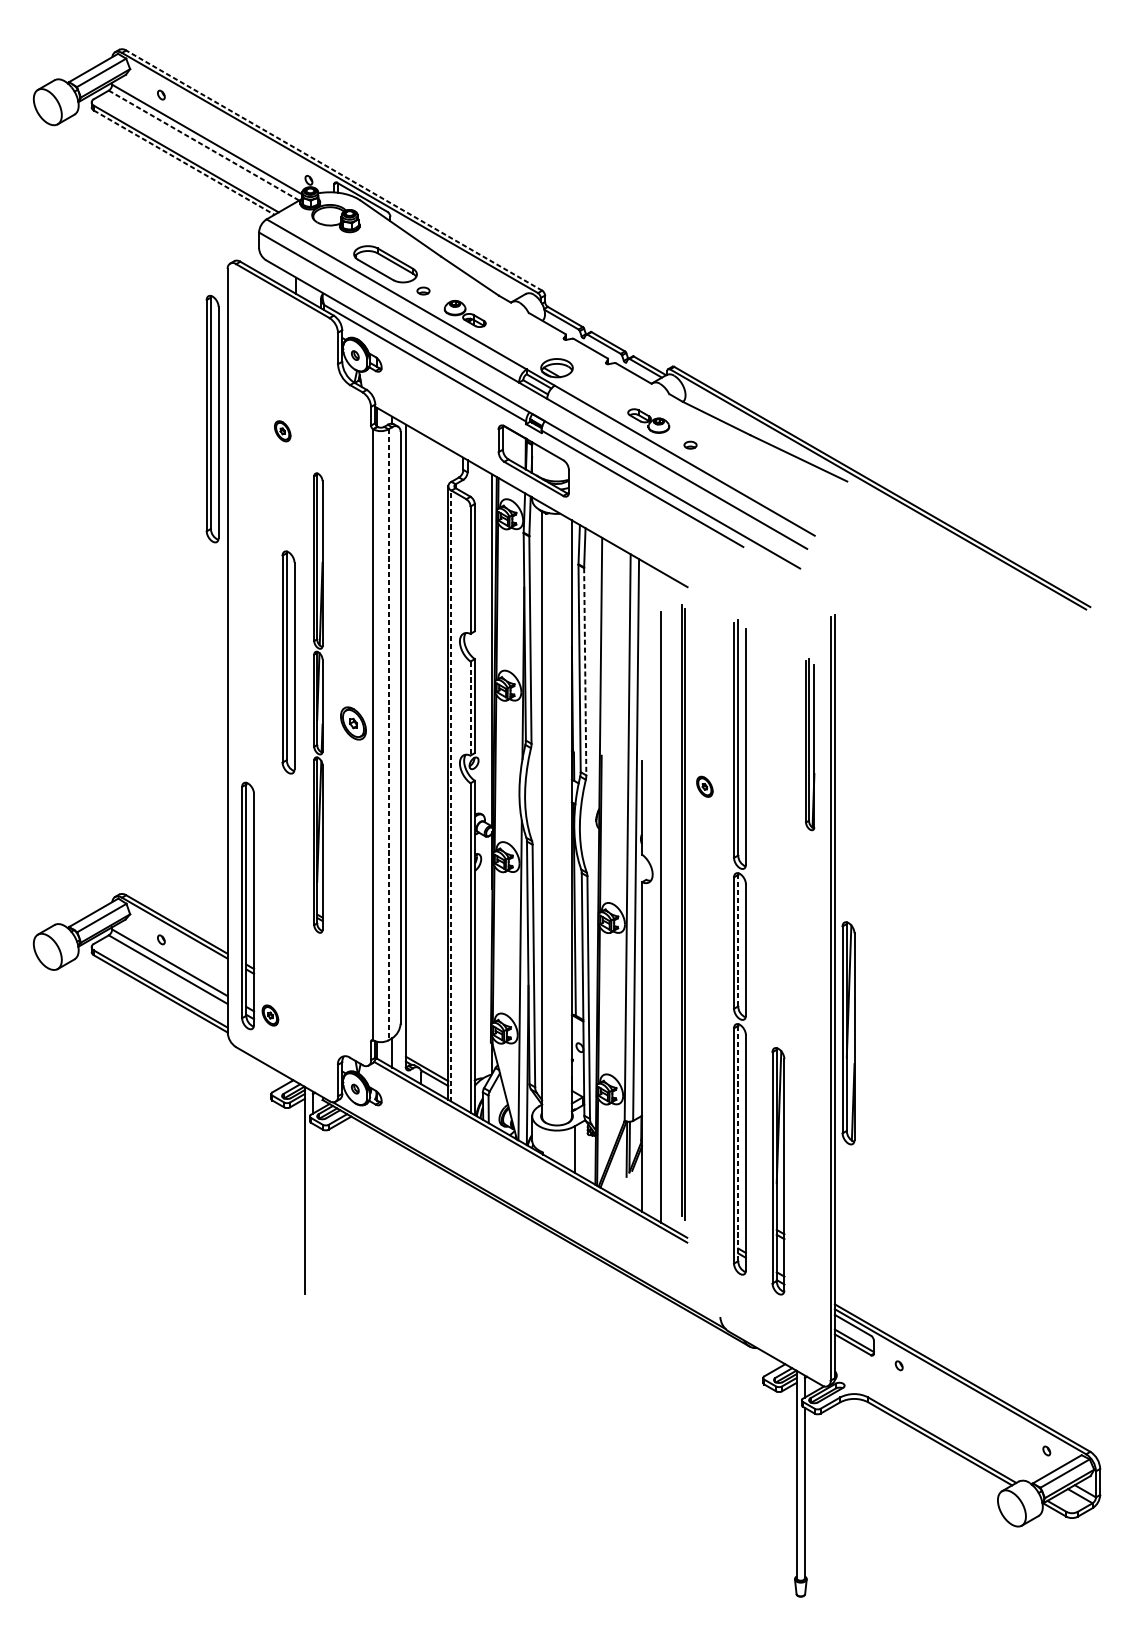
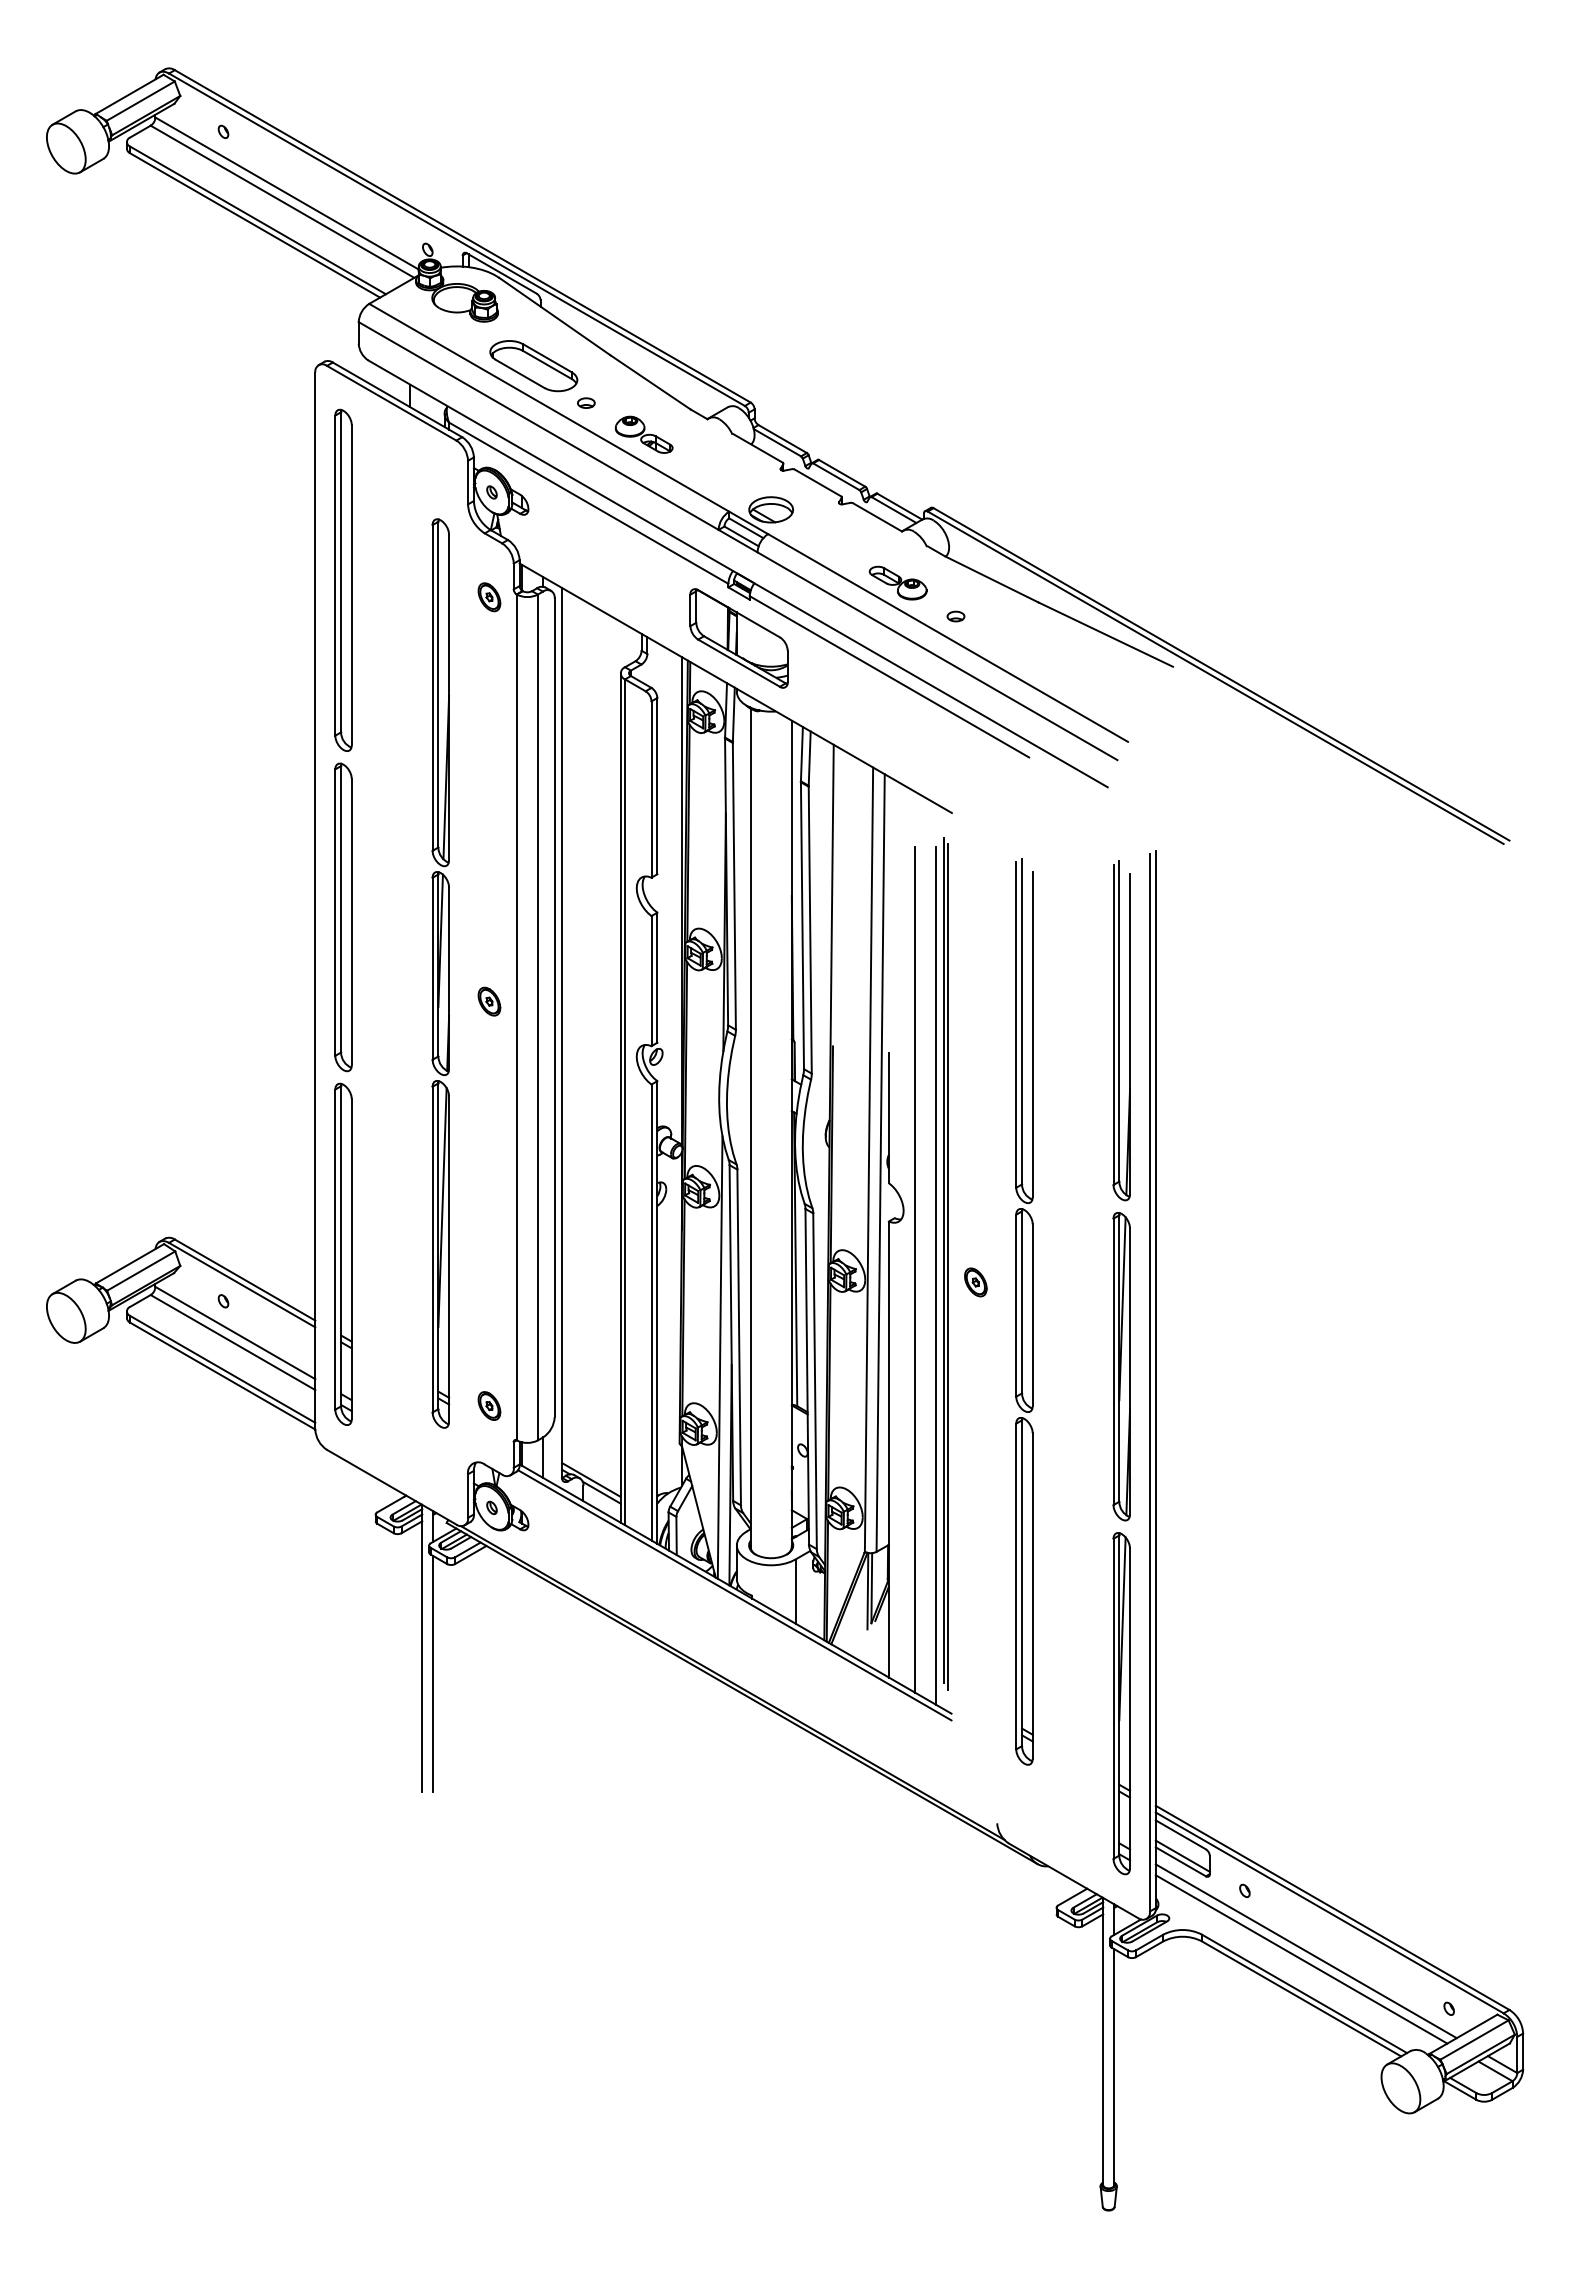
line: (203, 146) -> (282, 202), dashed -> solid
line: (184, 162) -> (255, 225), dashed -> solid
line: (334, 170) -> (462, 236), dashed -> solid
part: (212, 418) -> (343, 579), moved
part: (282, 431) -> (489, 597), moved
part: (288, 662) -> (343, 917), moved
line: (585, 672) -> (810, 930), dashed -> solid
part: (318, 703) -> (440, 973), size x1.43
line: (470, 708) -> (651, 981), dashed -> solid
part: (353, 723) -> (489, 1001), size x0.62
line: (388, 734) -> (537, 1017), dashed -> solid
part: (810, 744) -> (1121, 1030), size x1.43
part: (704, 786) -> (975, 1282), moved
line: (451, 796) -> (625, 1102), dashed -> solid
line: (676, 921) -> (936, 1275), added
line: (738, 940) -> (1022, 1302), dashed -> solid
part: (270, 1015) -> (489, 1405), moved
part: (848, 1033) -> (1121, 1366), moved
line: (738, 1143) -> (1022, 1583), dashed -> solid
part: (778, 1171) -> (1121, 1703), moved
line: (313, 1209) -> (433, 1674), added
line: (943, 1409) -> (1305, 1951), added
line: (940, 1415) -> (1301, 1959), added

